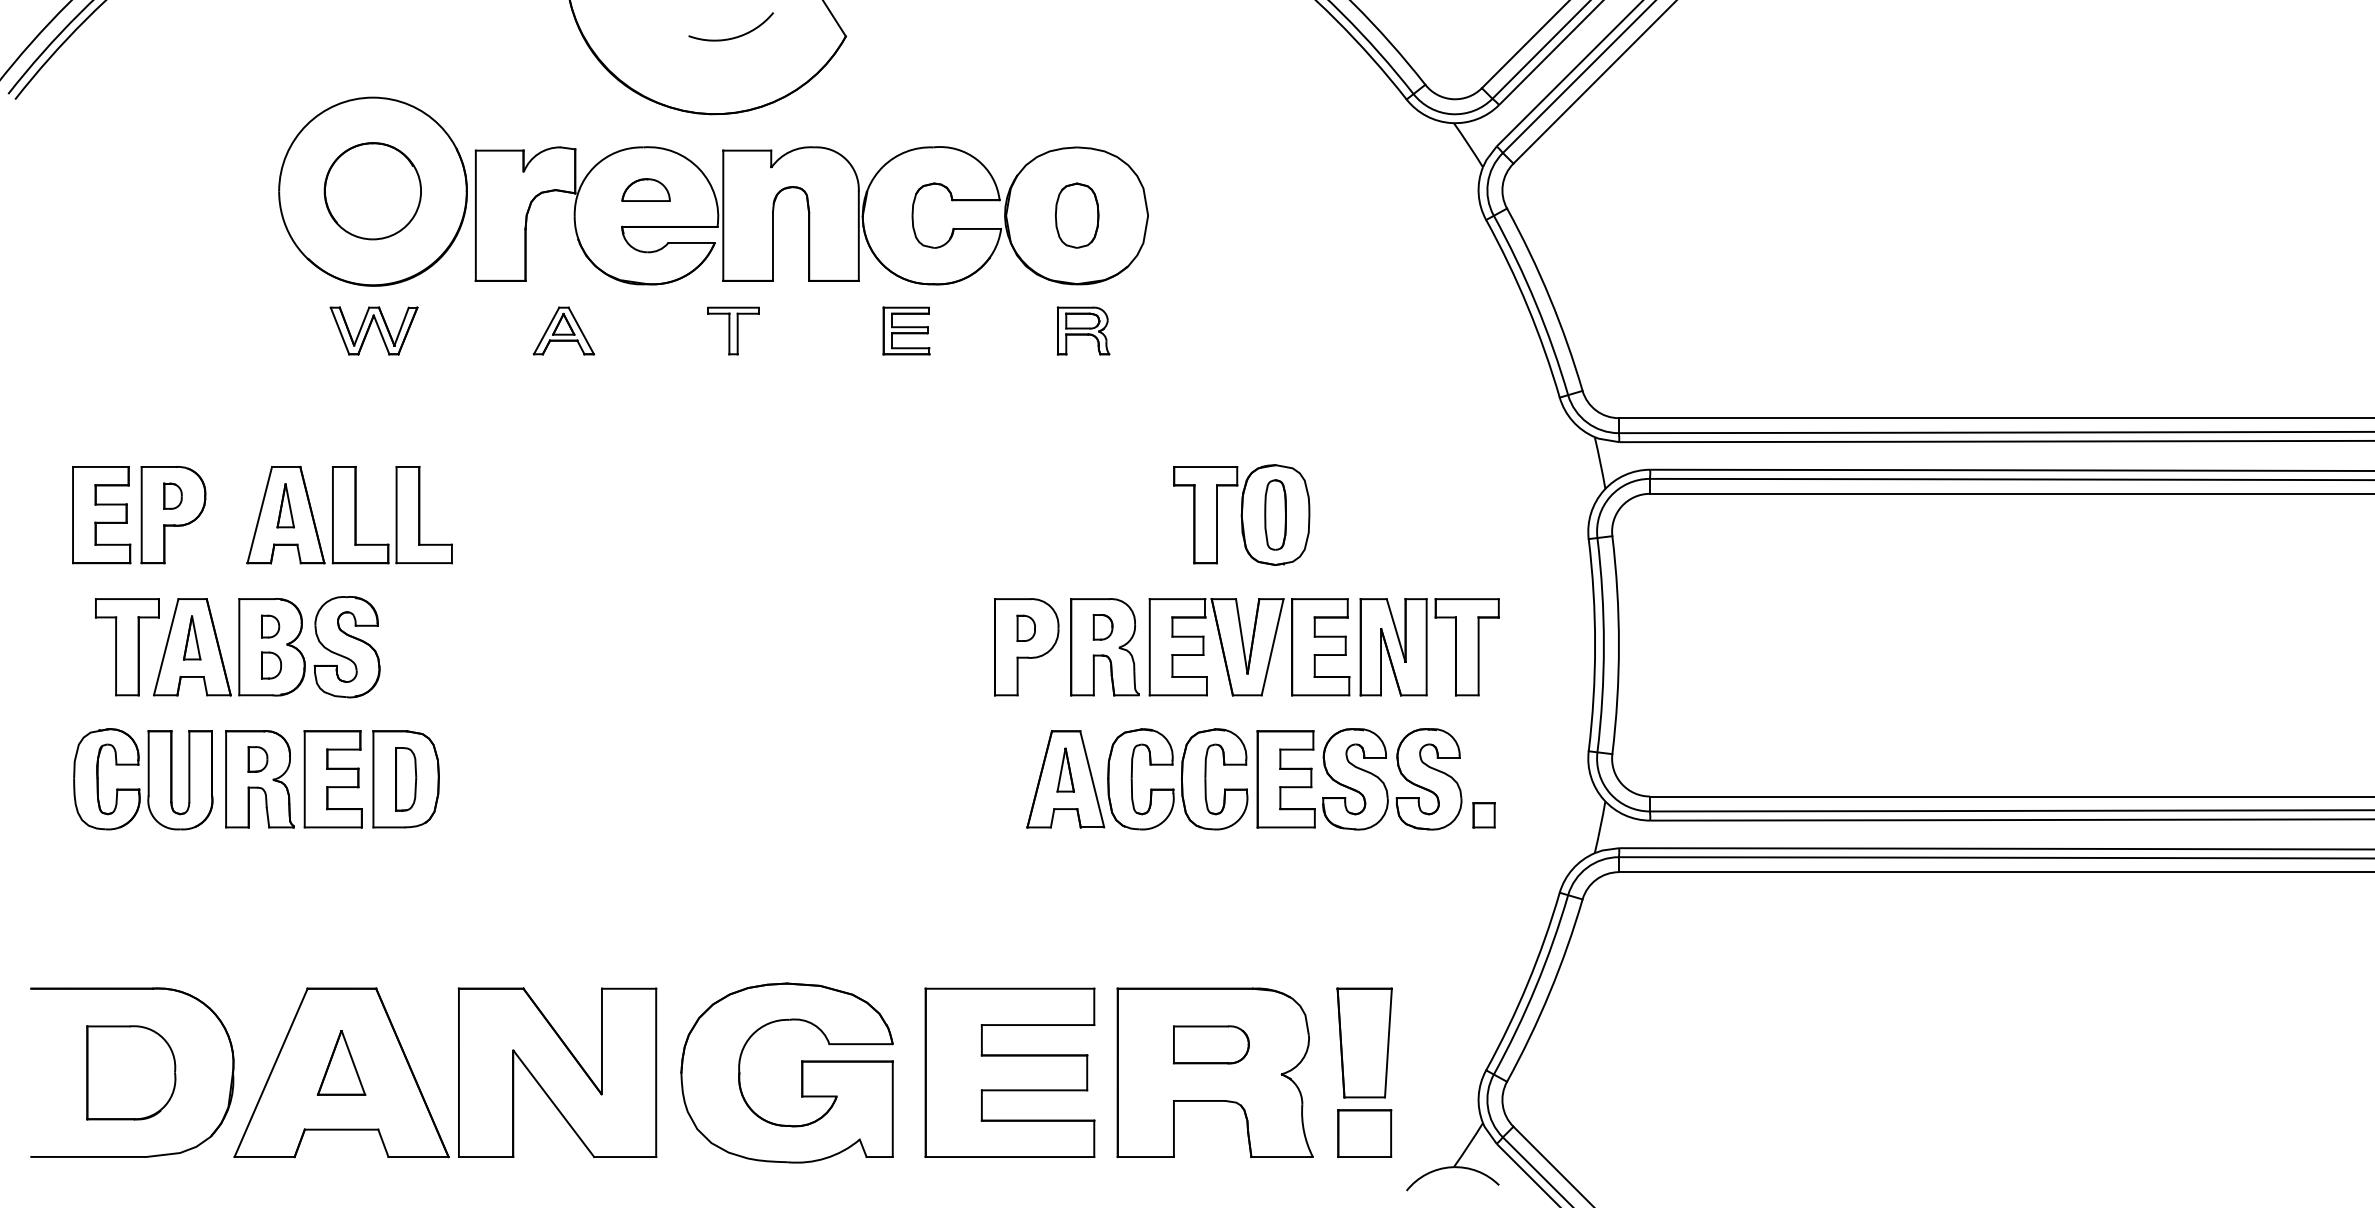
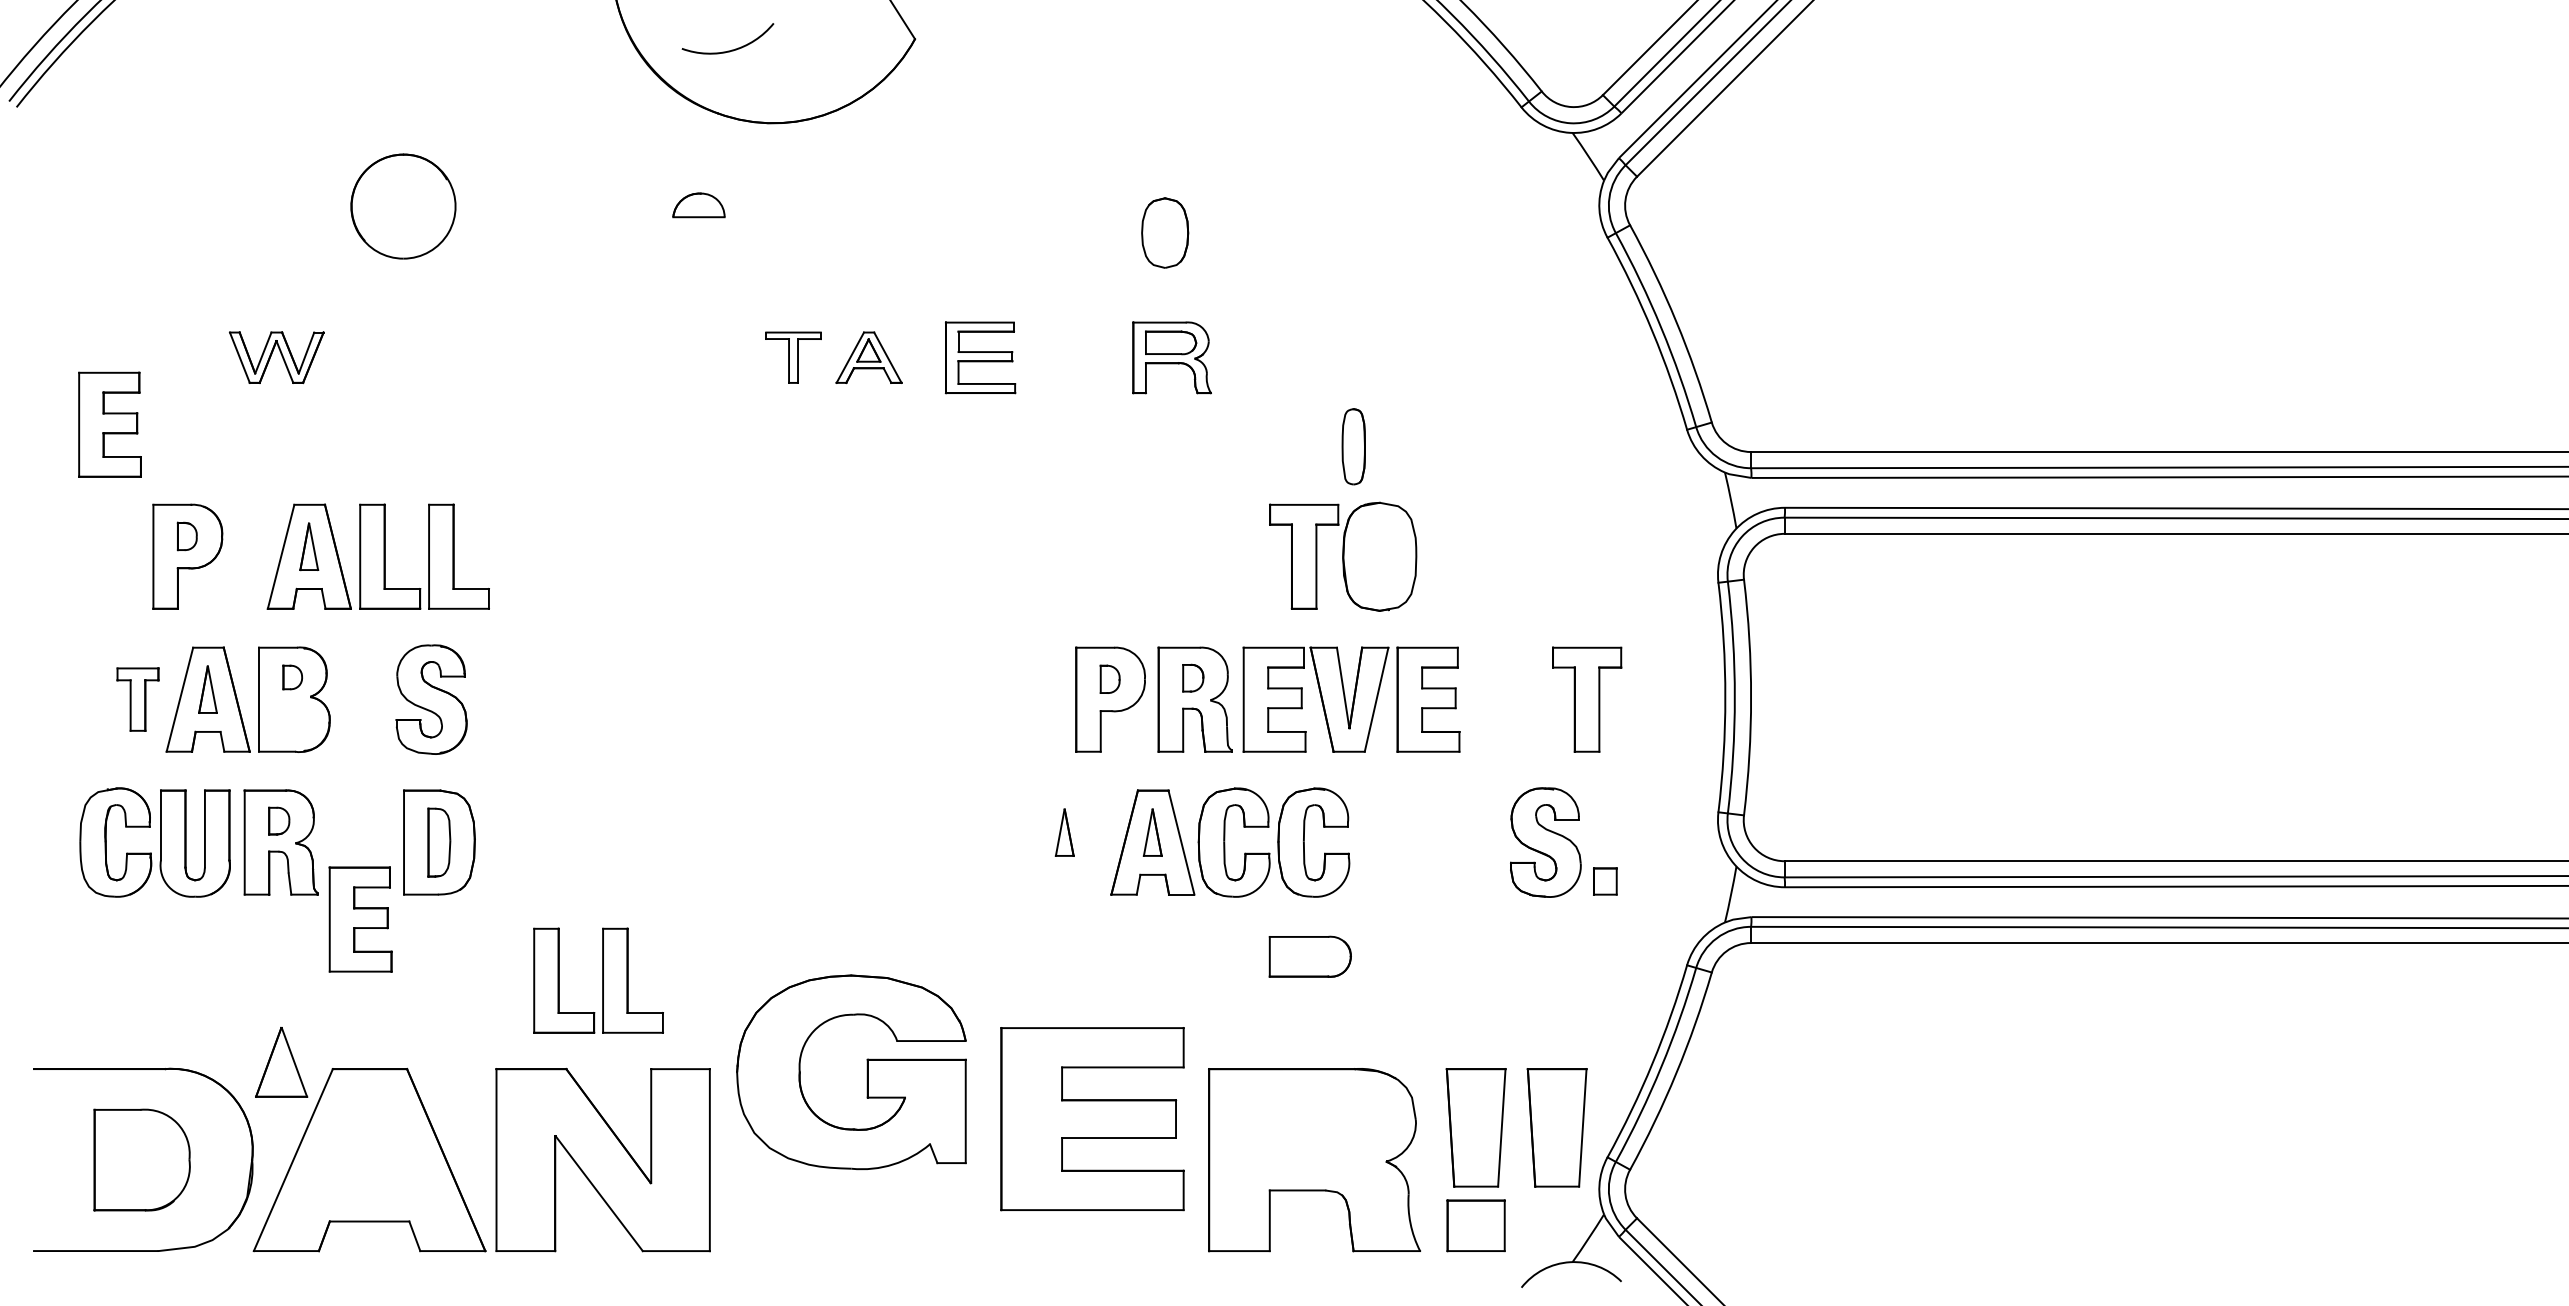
arc: (734, 36) -> (731, 49), moved
part: (713, 191) -> (771, 206), removed
part: (373, 330) -> (276, 357), moved
part: (563, 330) -> (868, 357), moved
part: (906, 330) -> (980, 357), size x1.4
part: (1083, 330) -> (1171, 357), size x1.4
part: (101, 514) -> (109, 424), moved
part: (1275, 514) -> (1353, 446), moved
part: (126, 646) -> (137, 699), size x0.6
part: (347, 646) -> (431, 699), moved
part: (1393, 646) -> (1507, 699), removed
part: (271, 665) -> (293, 719), removed
part: (984, 769) -> (1064, 832), added
part: (1327, 774) -> (1435, 837), removed
part: (333, 779) -> (360, 919), moved
part: (553, 906) -> (598, 980), added
part: (1438, 1042) -> (1556, 1127), added
part: (1210, 1044) -> (1309, 956), moved
part: (341, 1063) -> (281, 1062), moved
part: (801, 1073) -> (866, 1072), moved
part: (1009, 1073) -> (1092, 1119), moved

